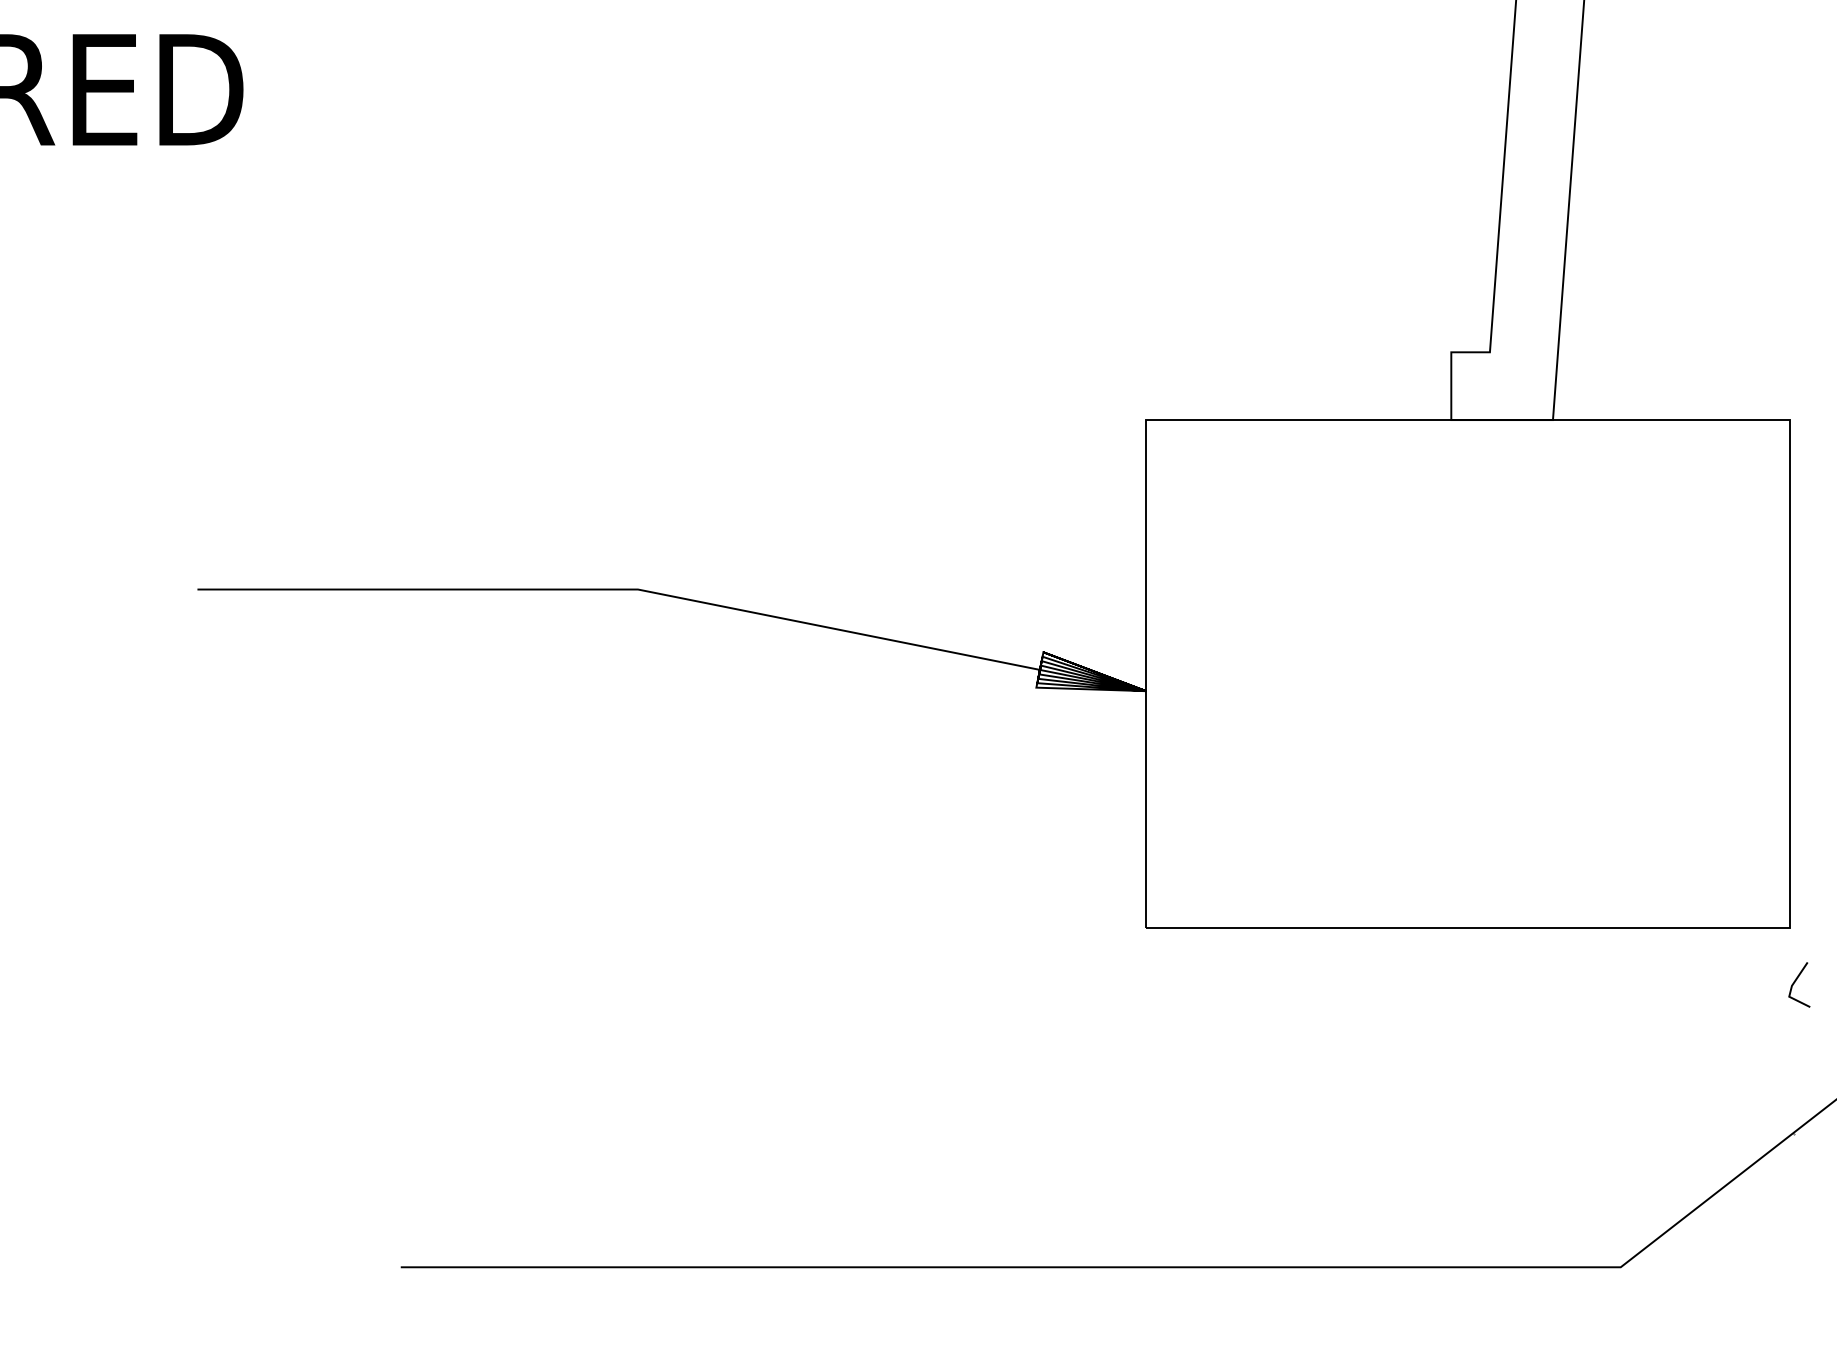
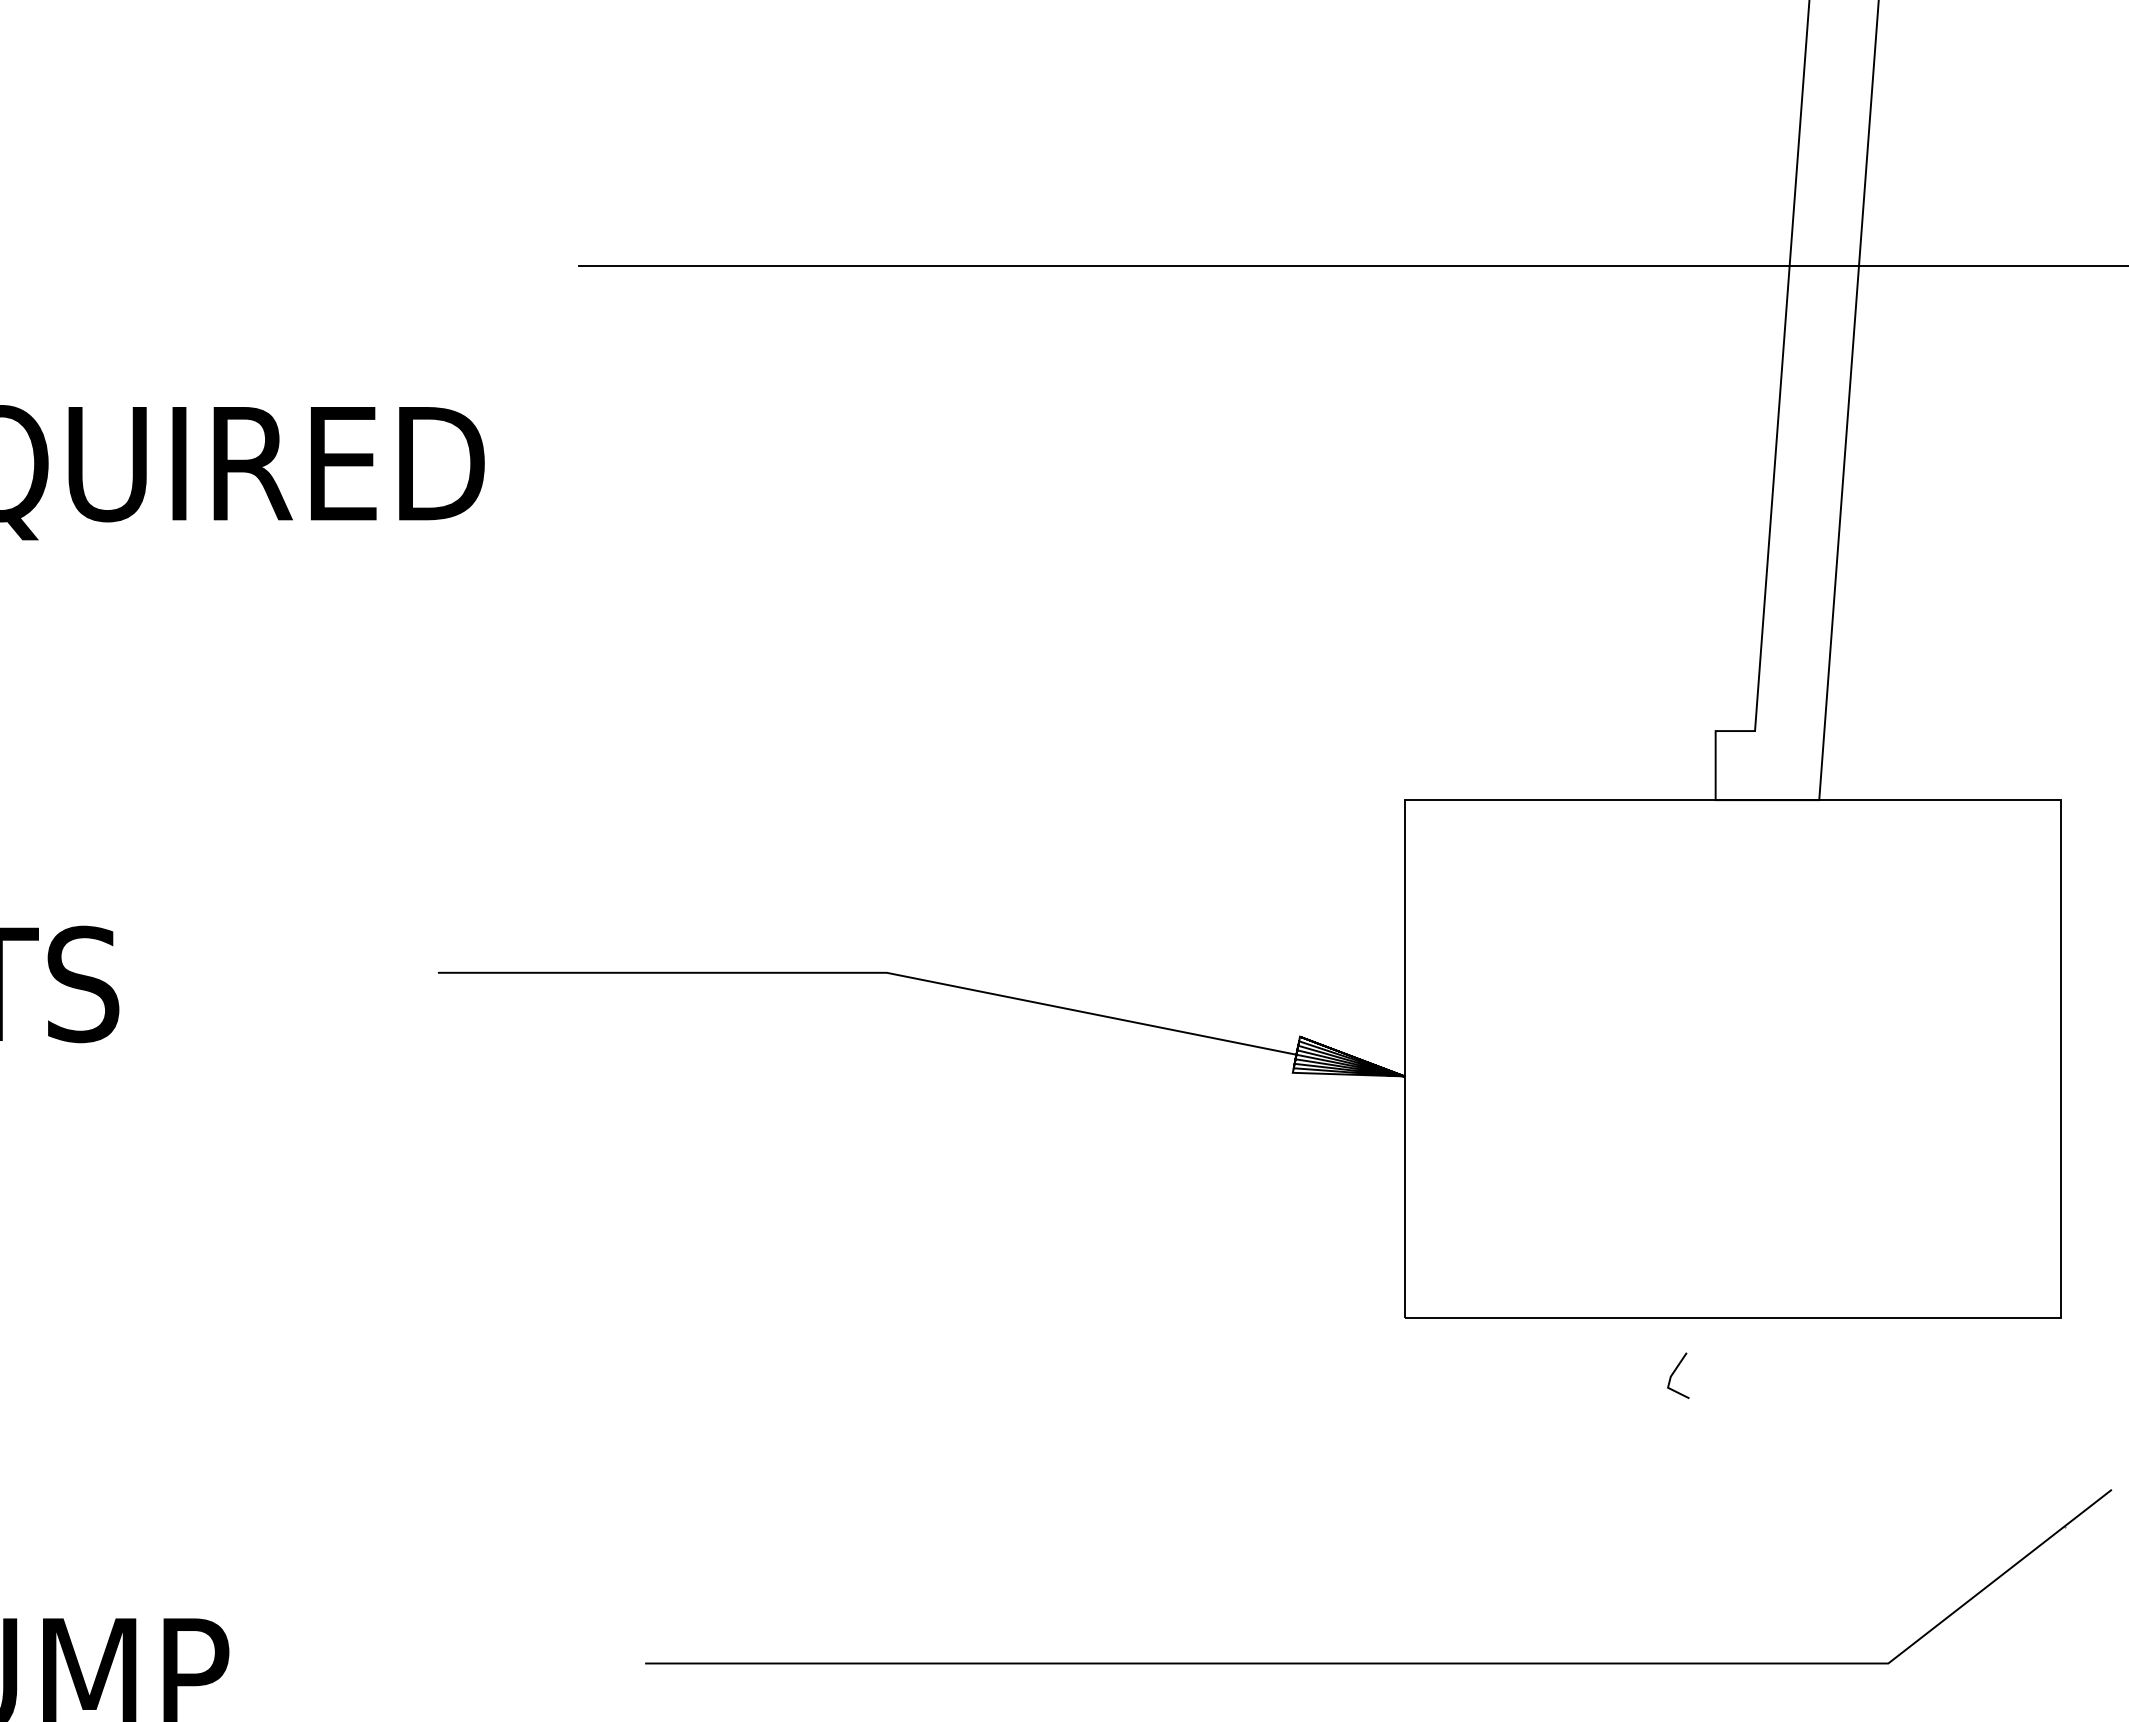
curve: (1795, 982) -> (1674, 1373), moved

